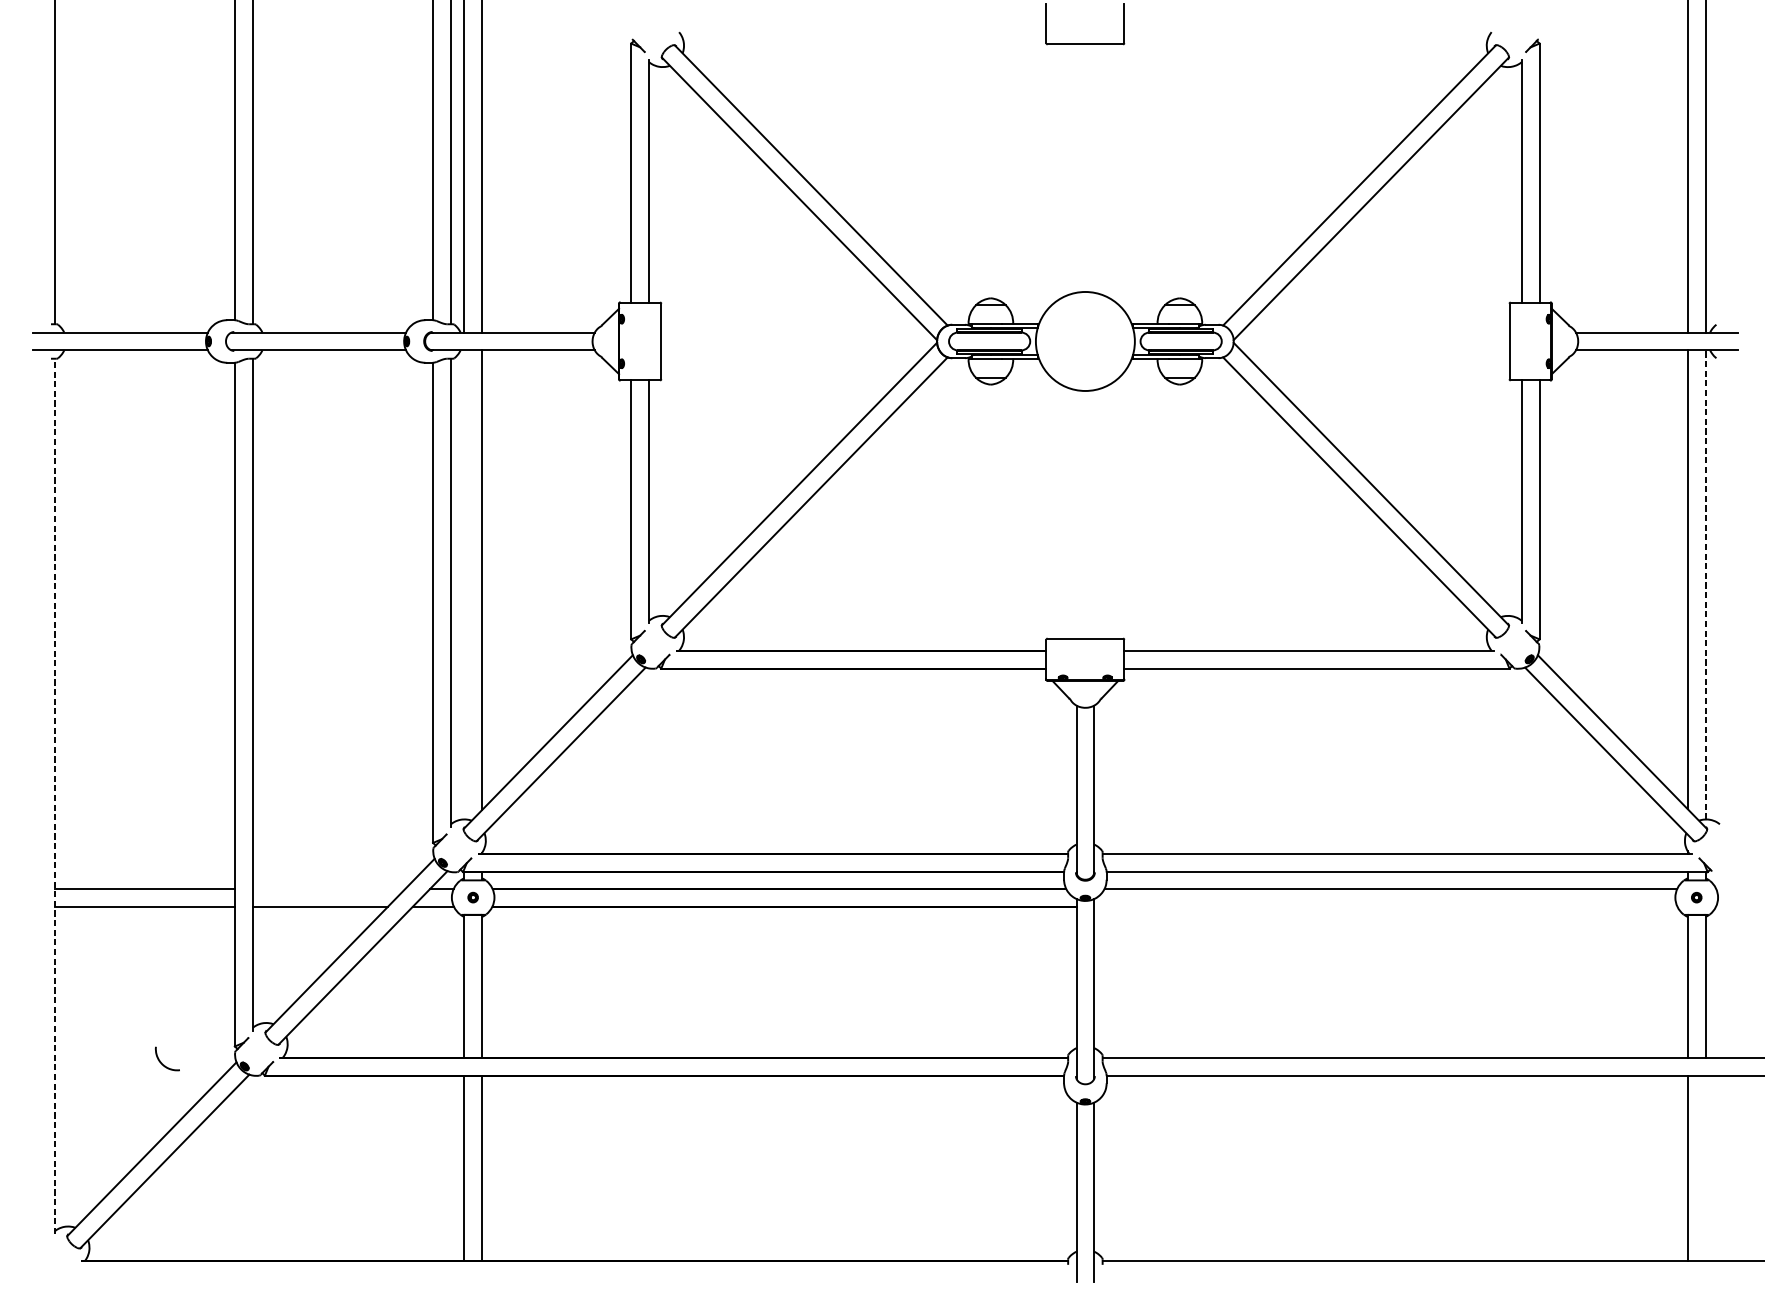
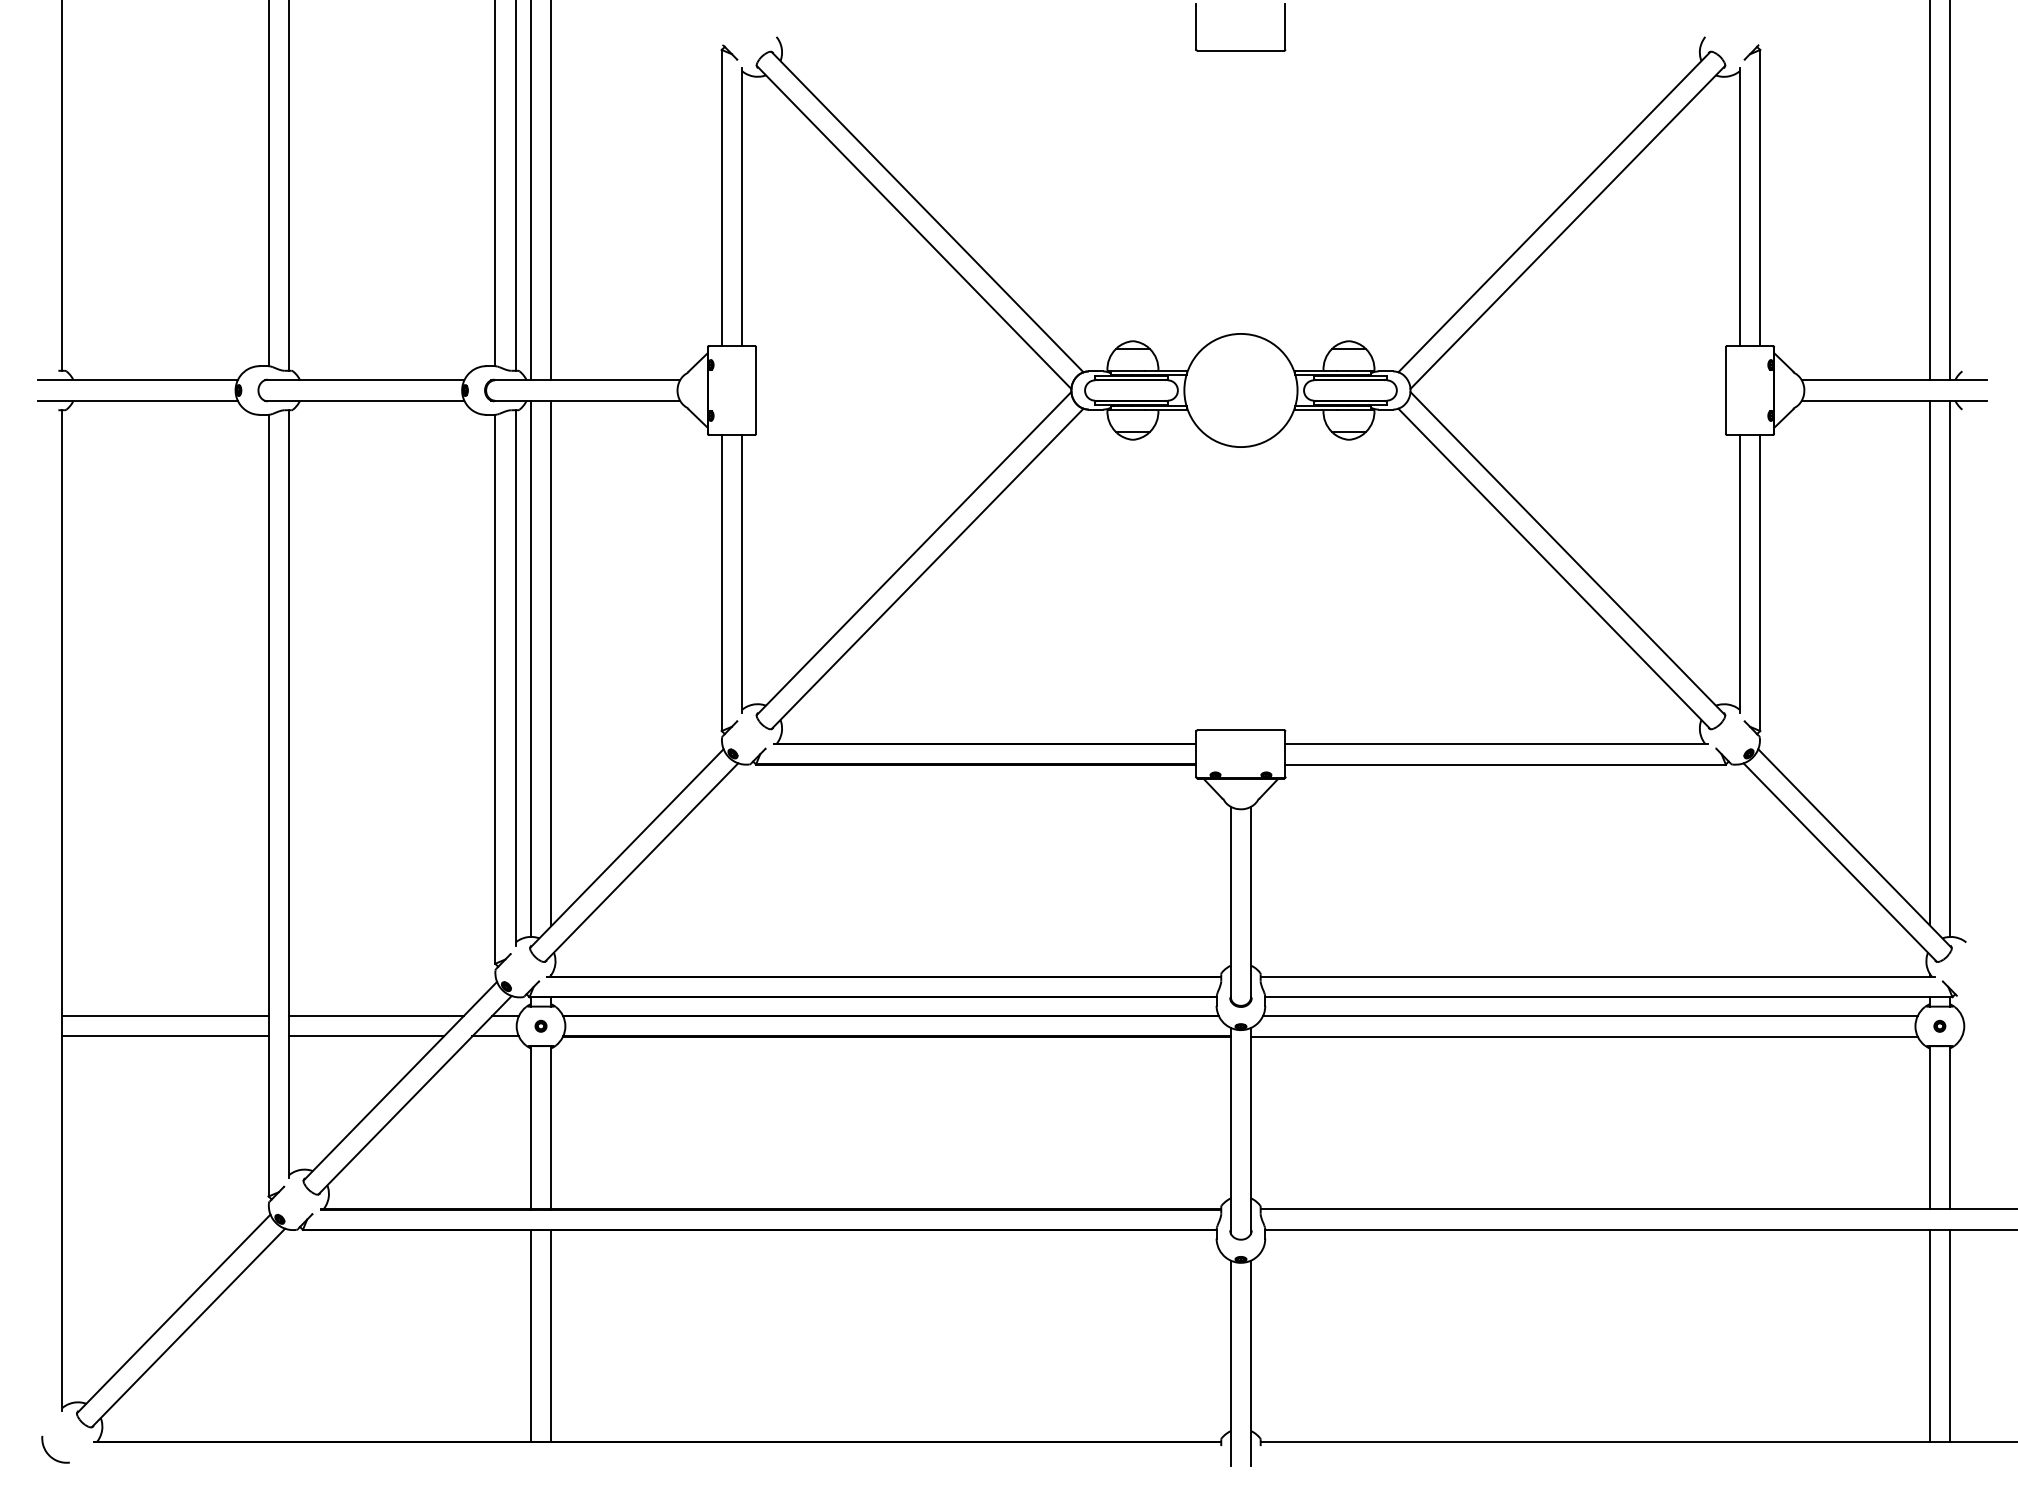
line: (463, 584) -> (530, 668), added
line: (1706, 584) -> (1950, 668), dashed -> solid
line: (54, 796) -> (62, 910), dashed -> solid
line: (329, 889) -> (376, 1016), added
line: (1385, 906) -> (1584, 1036), added
curve: (162, 1063) -> (49, 1454), moved
line: (1706, 1168) -> (1950, 1335), added

